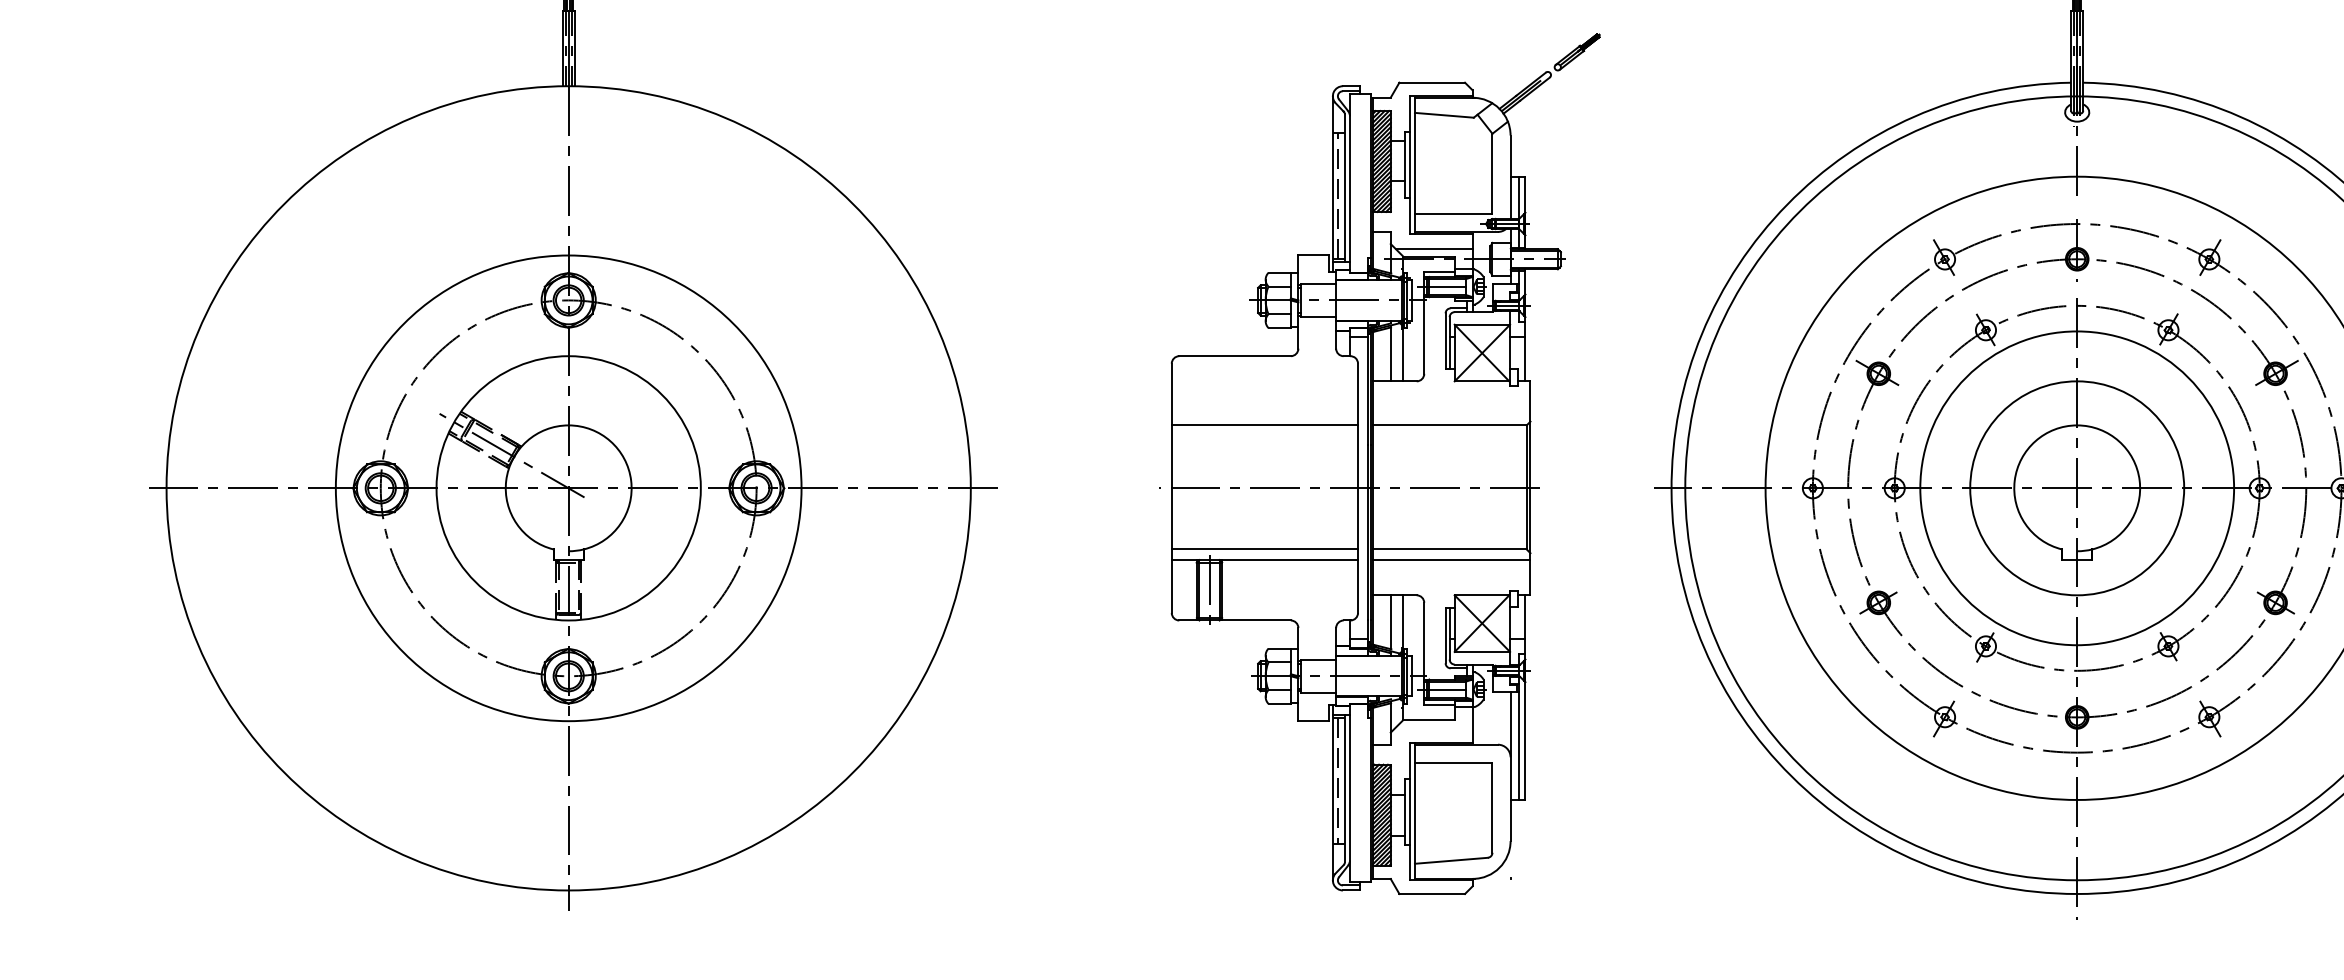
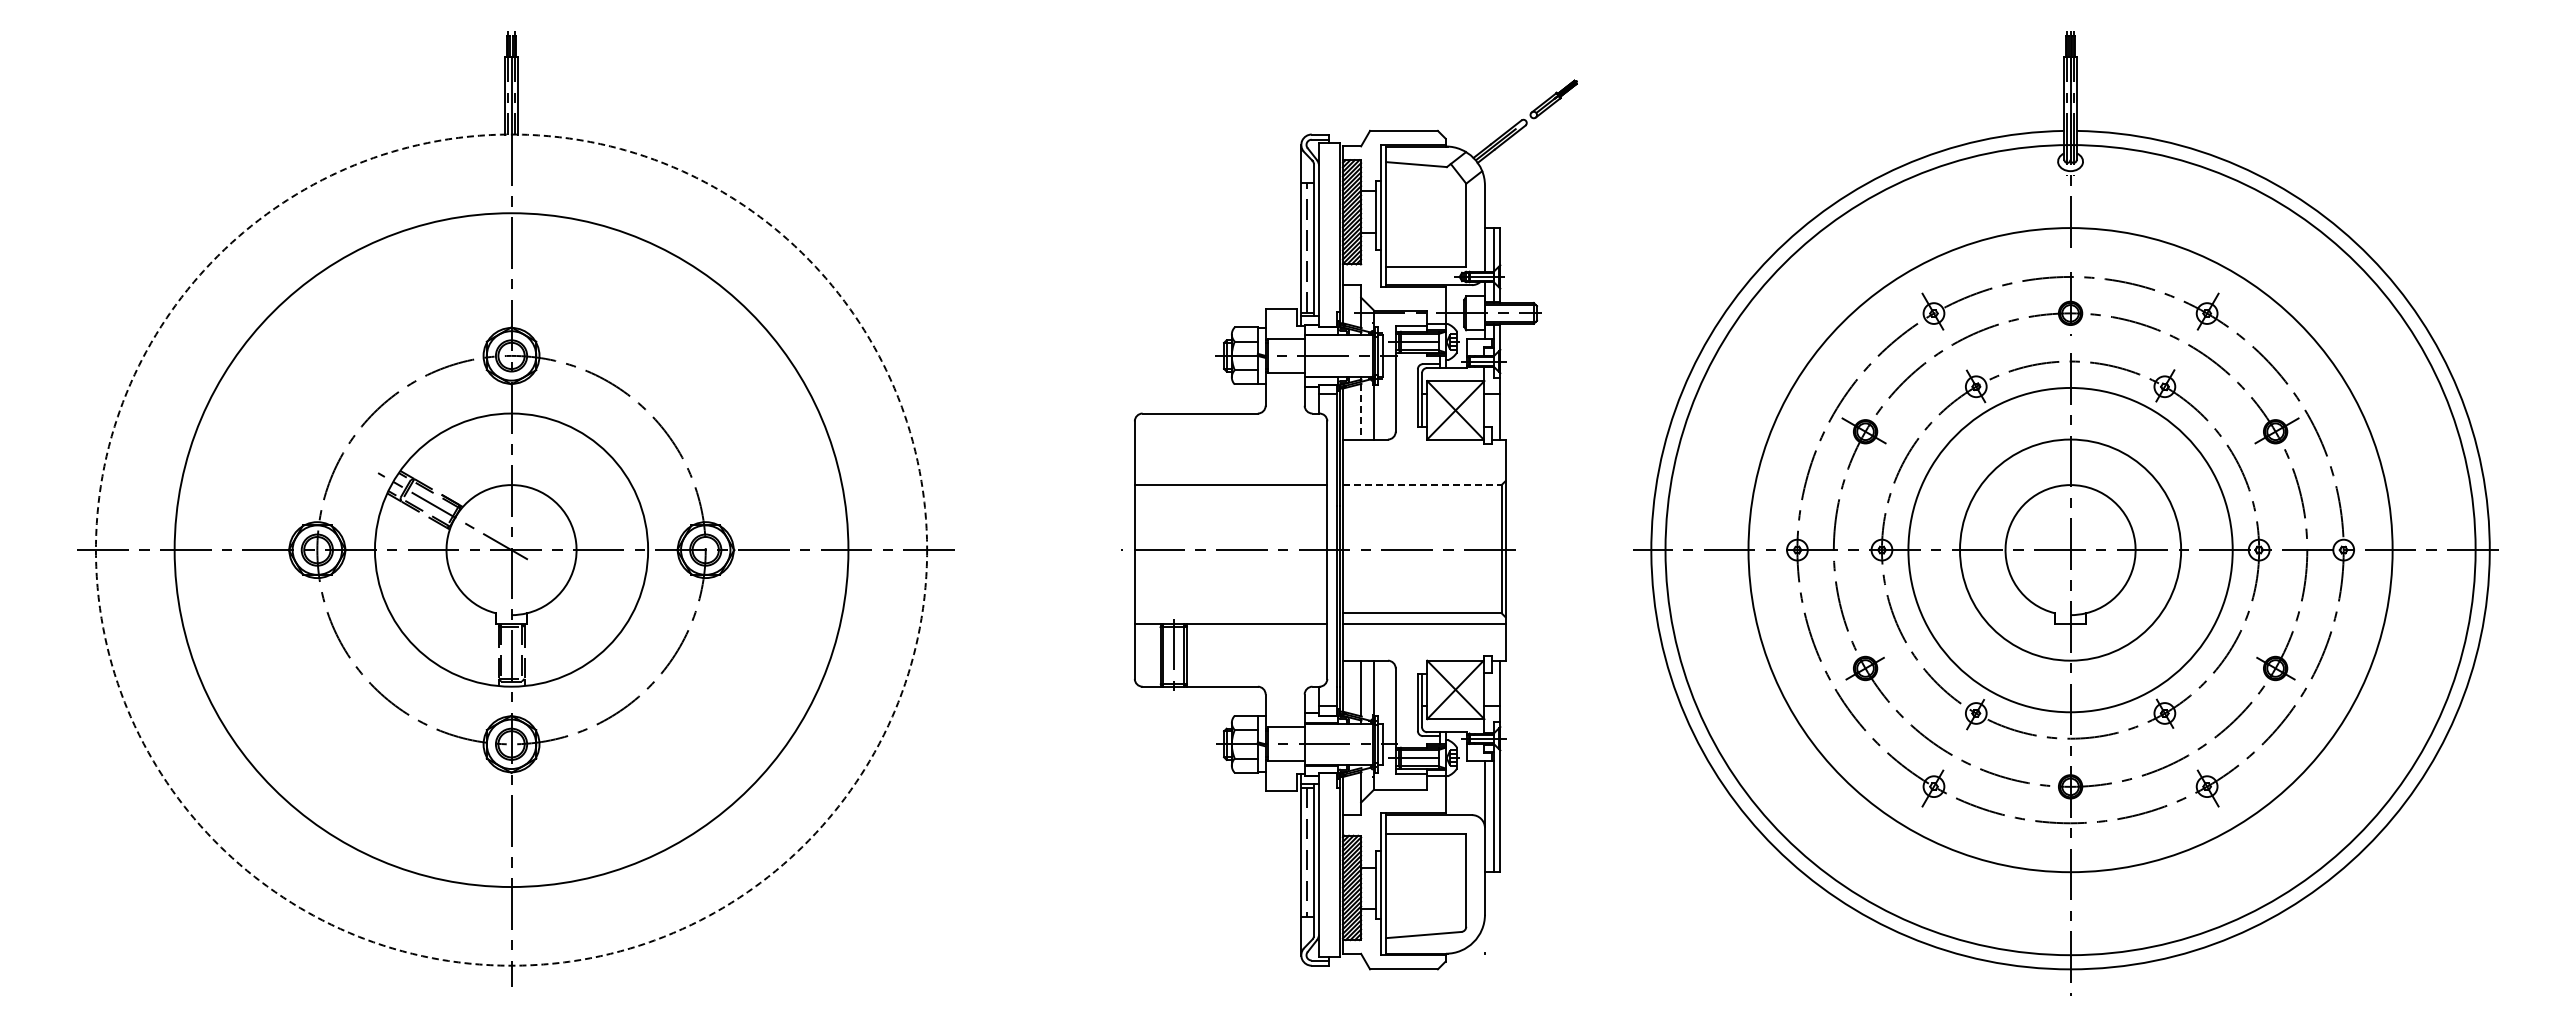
line: (1433, 248) -> (1405, 302), removed
line: (1391, 354) -> (1361, 411), solid -> dashed
line: (1450, 425) -> (1422, 485), solid -> dashed
circle: (568, 487) -> (511, 549), size x1.4
circle: (568, 487) -> (511, 549), solid -> dashed
line: (1264, 549) -> (1230, 613), removed

